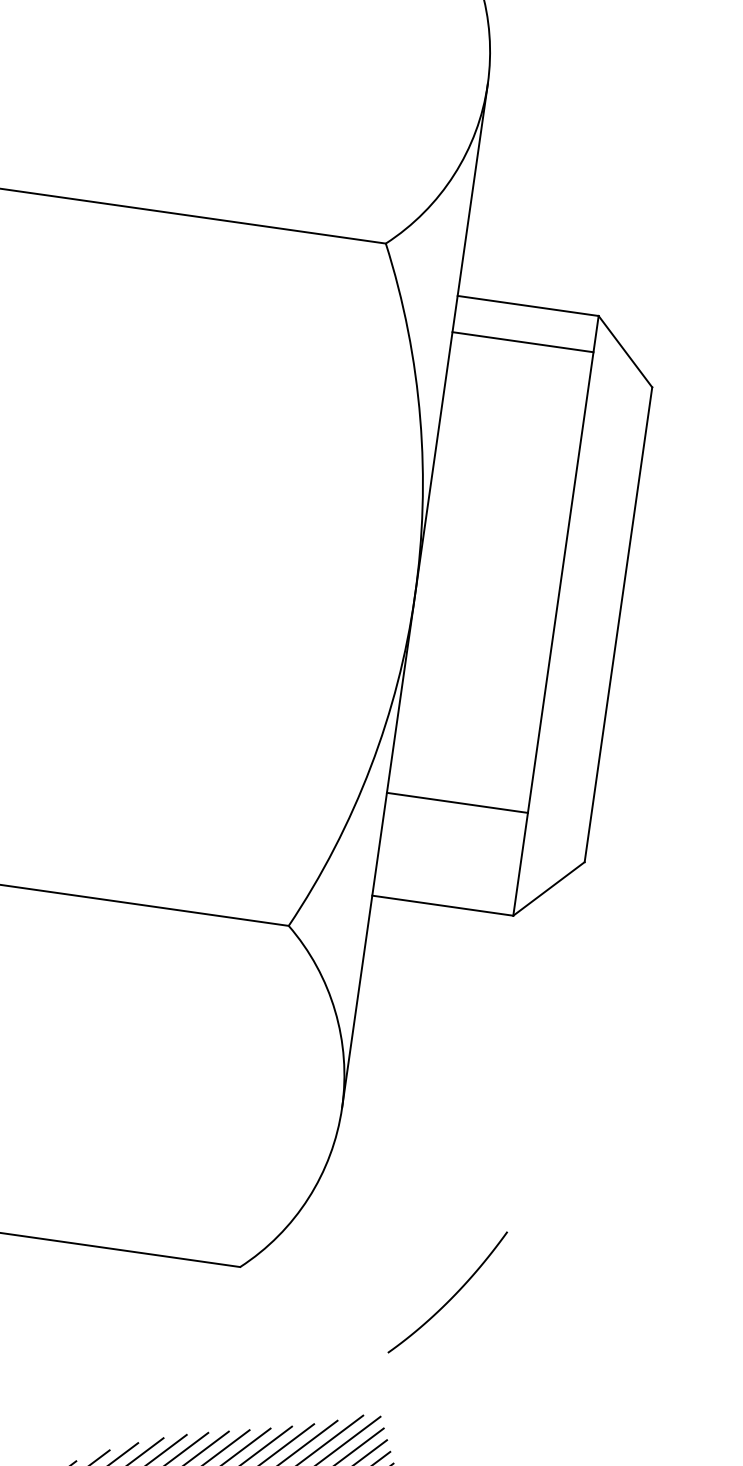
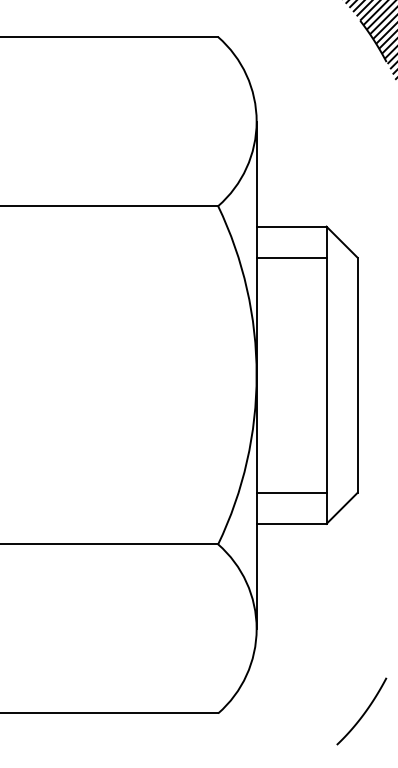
line: (522, 341) -> (291, 257), moved
line: (457, 801) -> (291, 492), moved
curve: (450, 1297) -> (363, 713), moved

